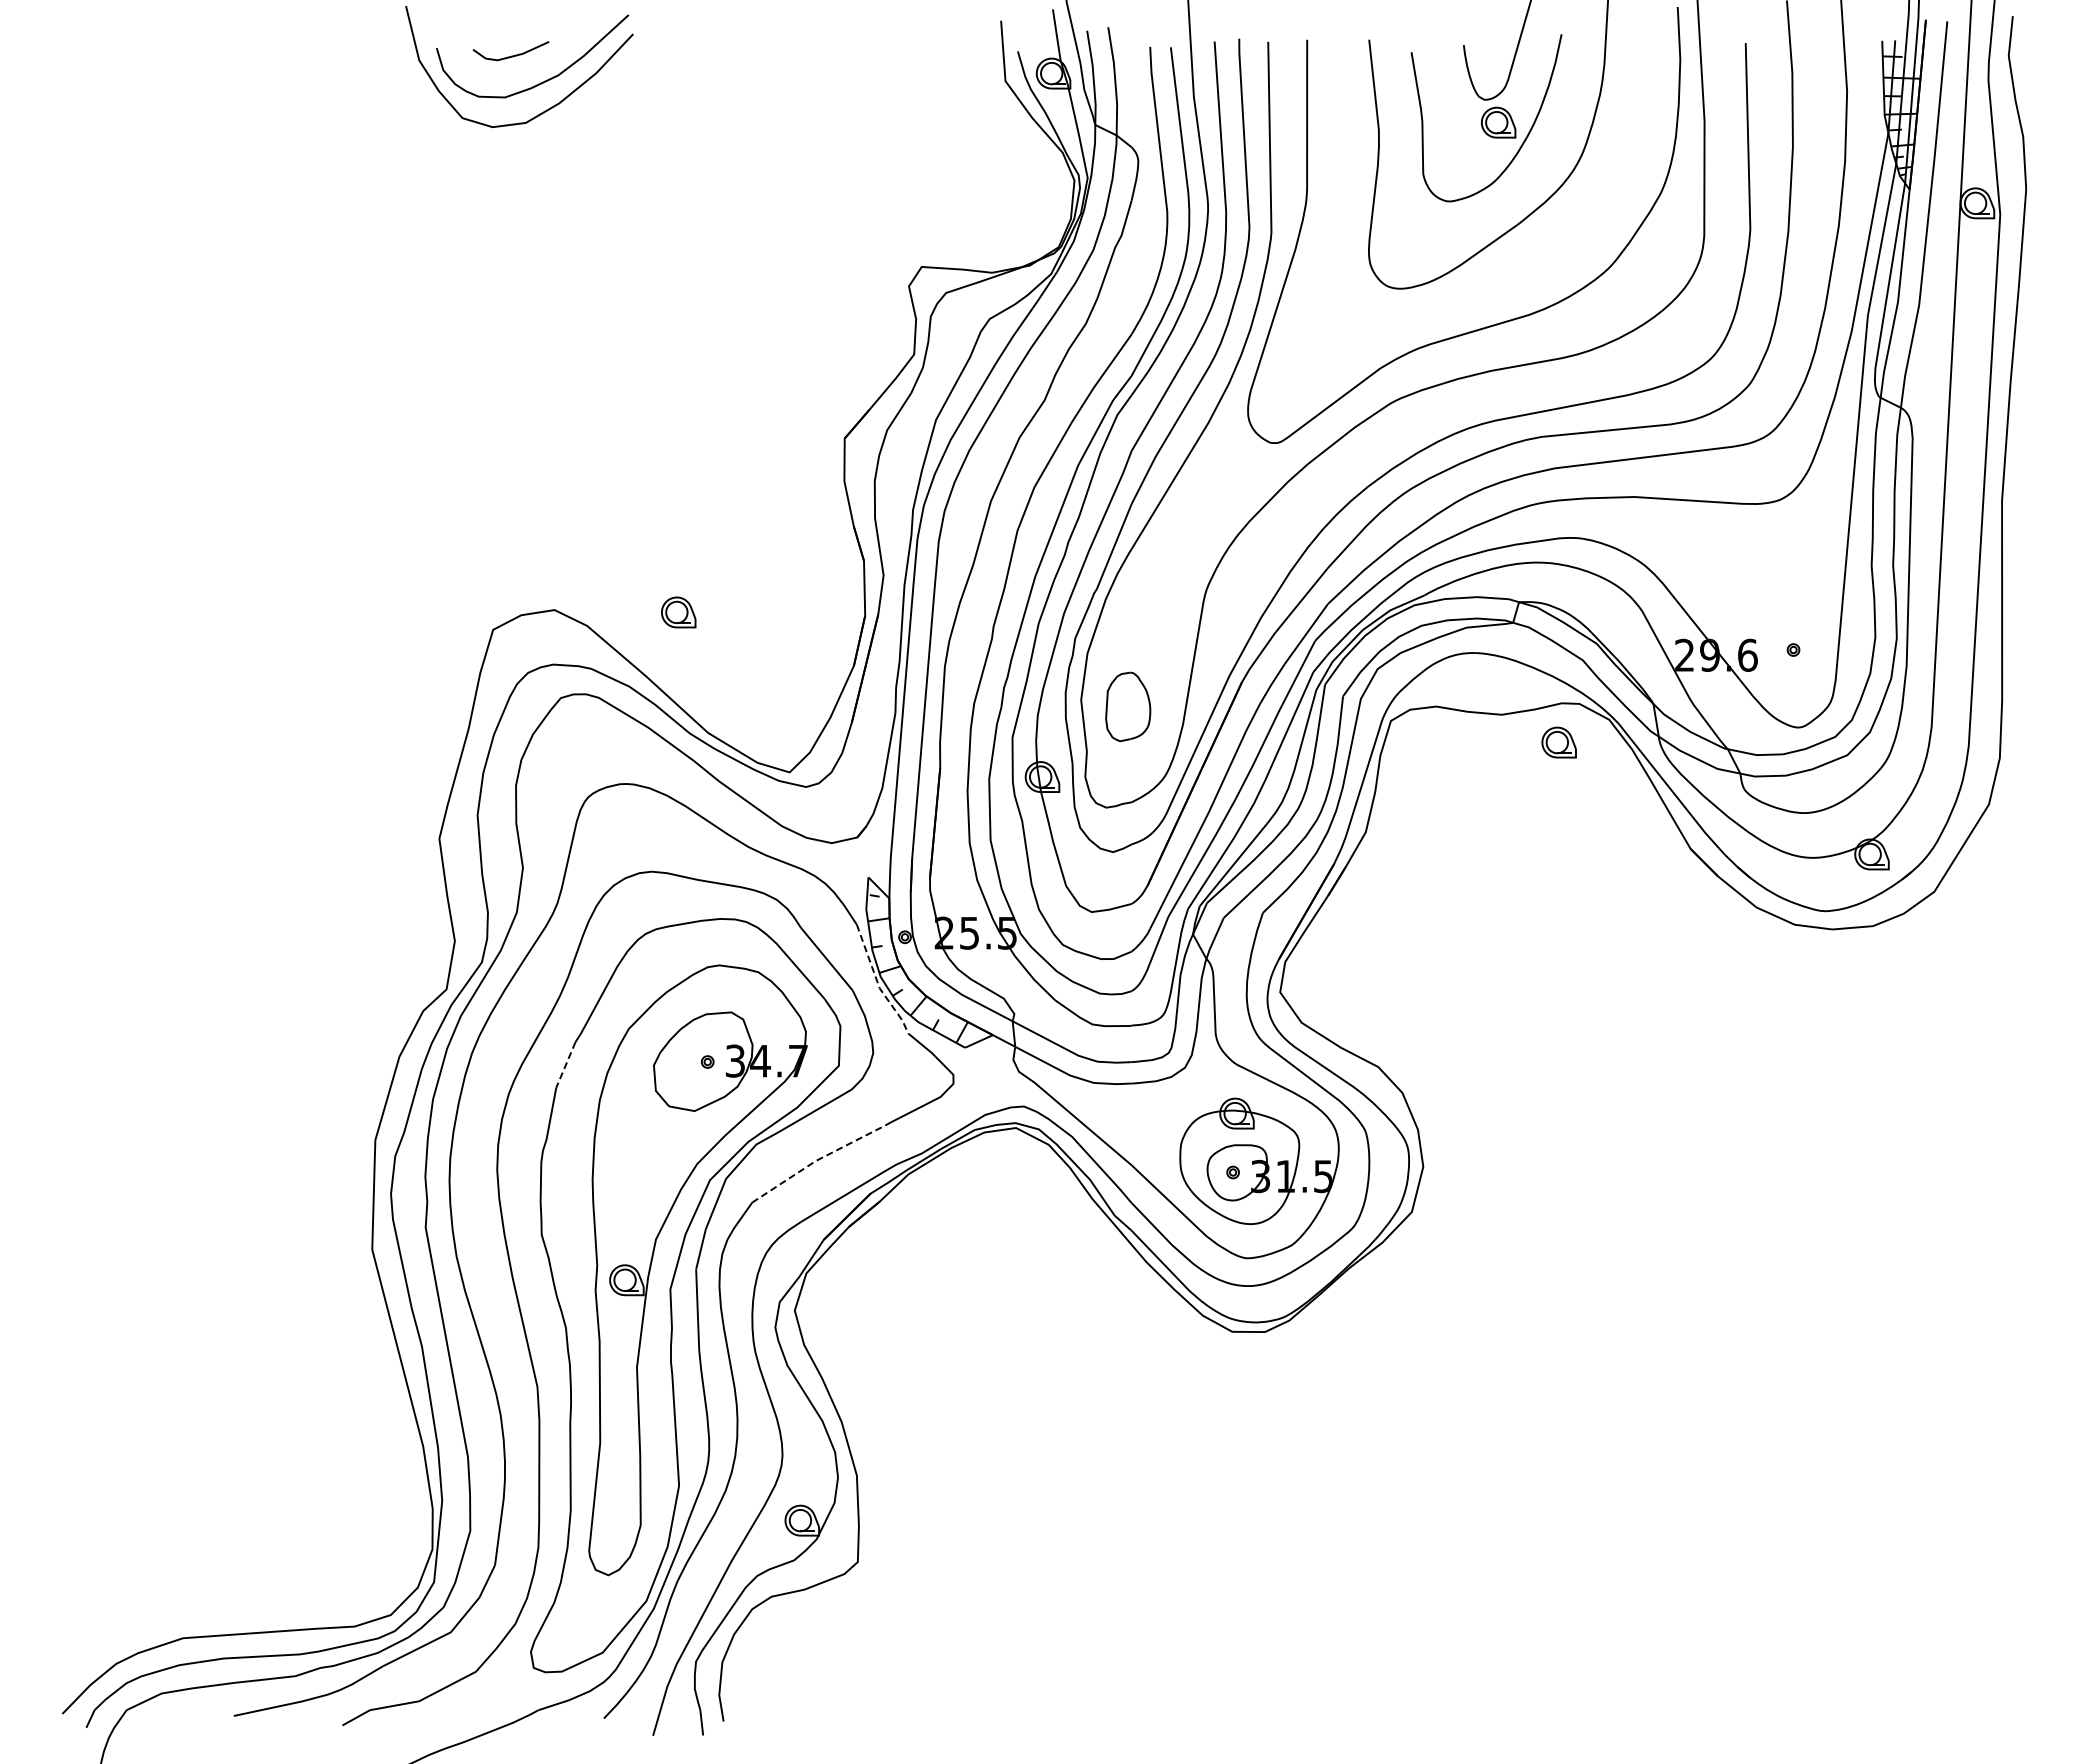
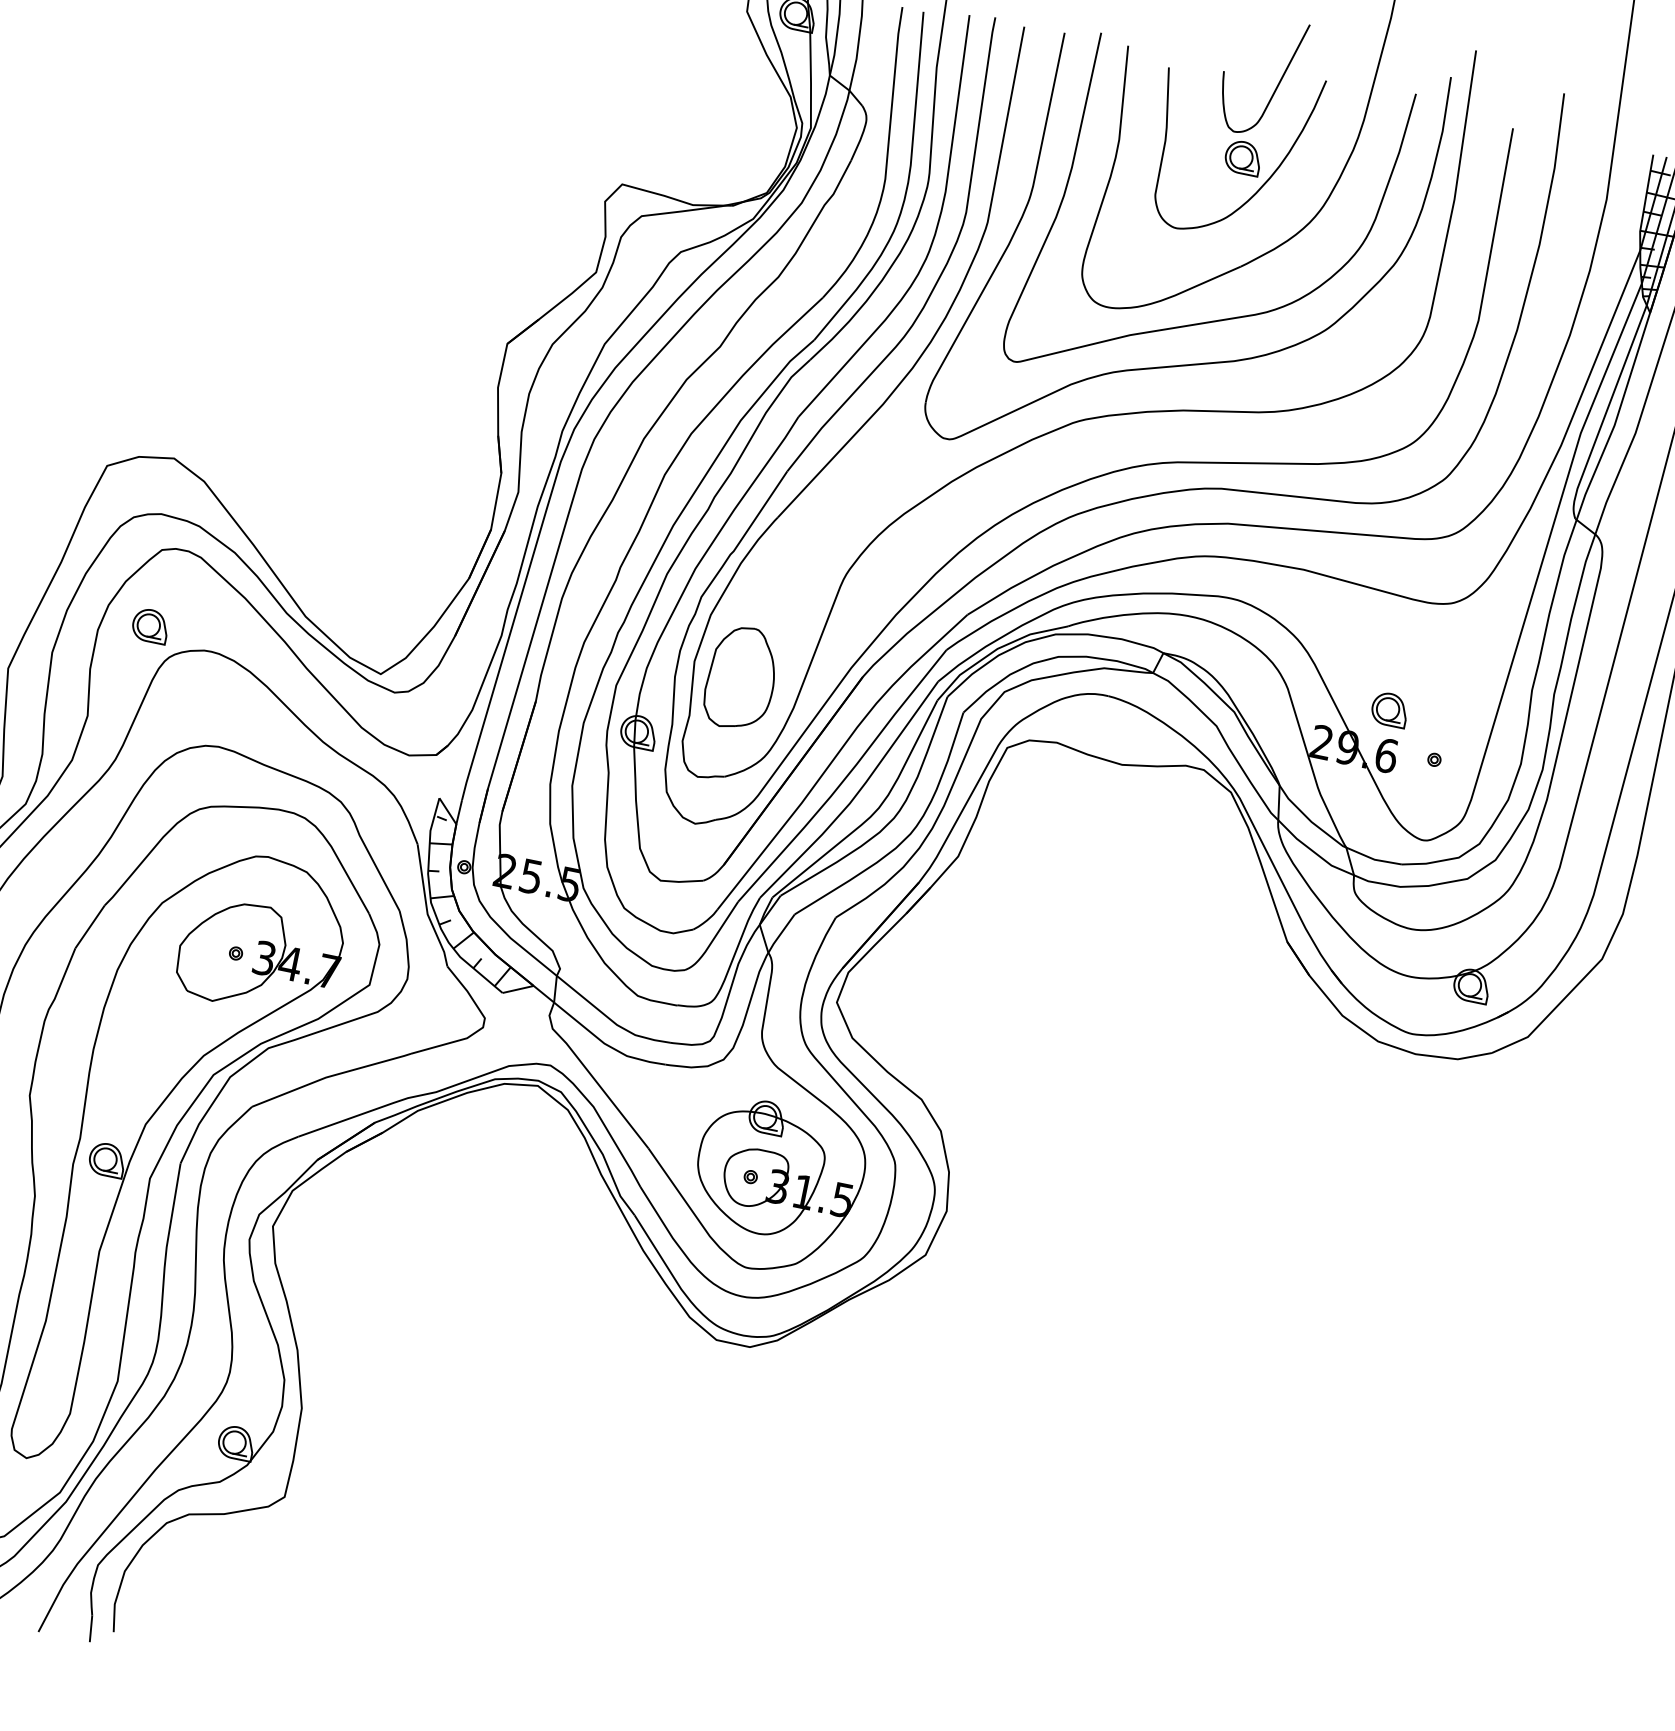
curve: (1512, 276) -> (1225, 318), added
part: (678, 612) -> (150, 625), moved
part: (1127, 706) -> (740, 677), size x1.43
part: (1558, 742) -> (1389, 709), moved
line: (878, 983) -> (427, 908), dashed -> solid
line: (565, 1065) -> (89, 927), dashed -> solid
line: (819, 1159) -> (330, 1076), dashed -> solid

